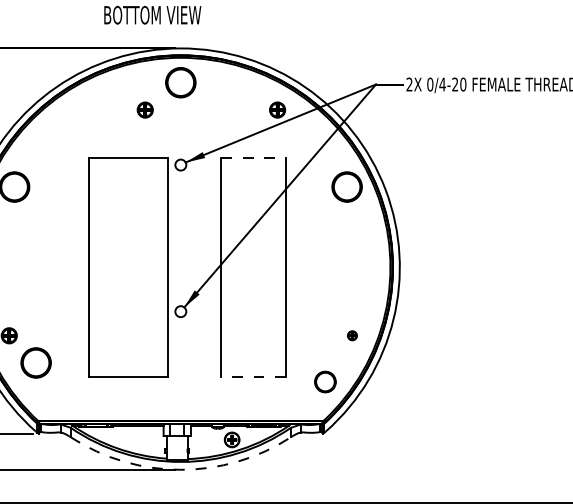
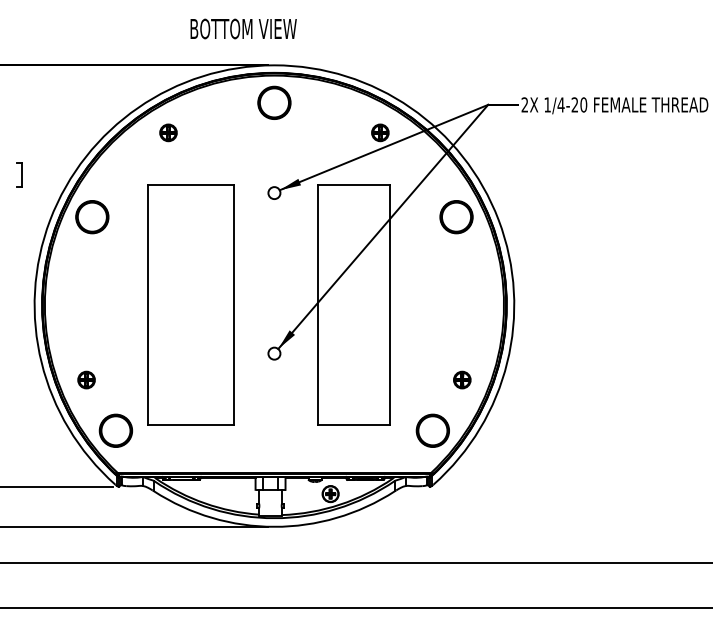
text: (430, 84) -> (547, 104), 0/4-20 -> 1/4-20
part: (145, 109) -> (168, 132), moved
line: (253, 158) -> (354, 185), dashed -> solid
part: (127, 266) -> (190, 304), moved
part: (352, 335) -> (462, 379), size x1.67
part: (35, 362) -> (115, 430), moved
line: (253, 377) -> (354, 425), dashed -> solid
part: (325, 381) -> (432, 430), size x1.43
arc: (180, 469) -> (274, 526), dashed -> solid

